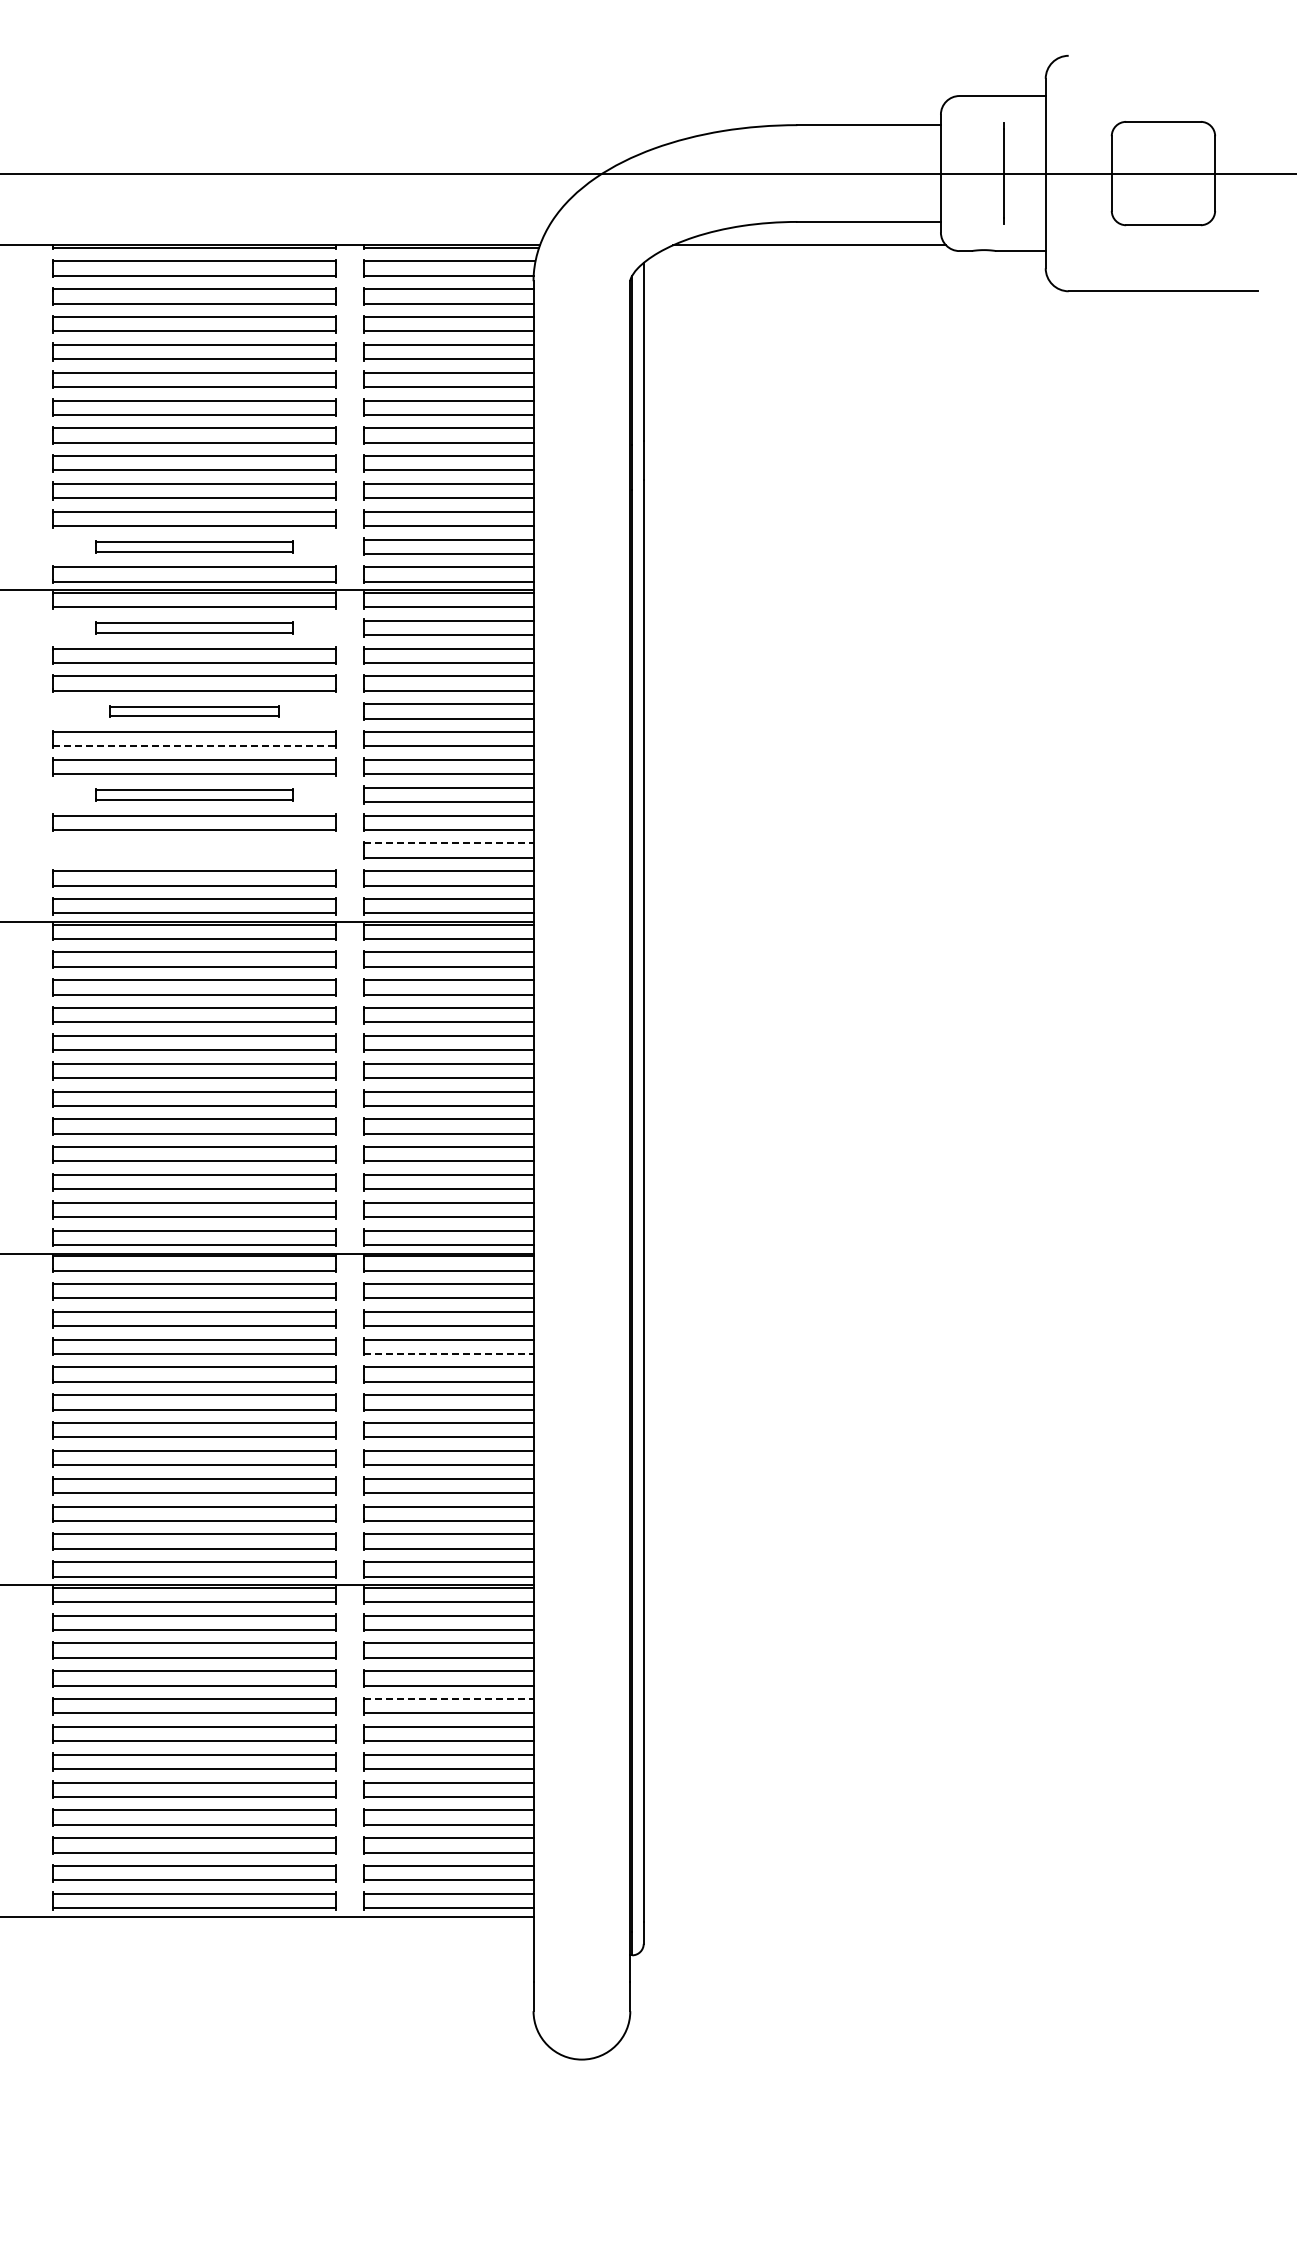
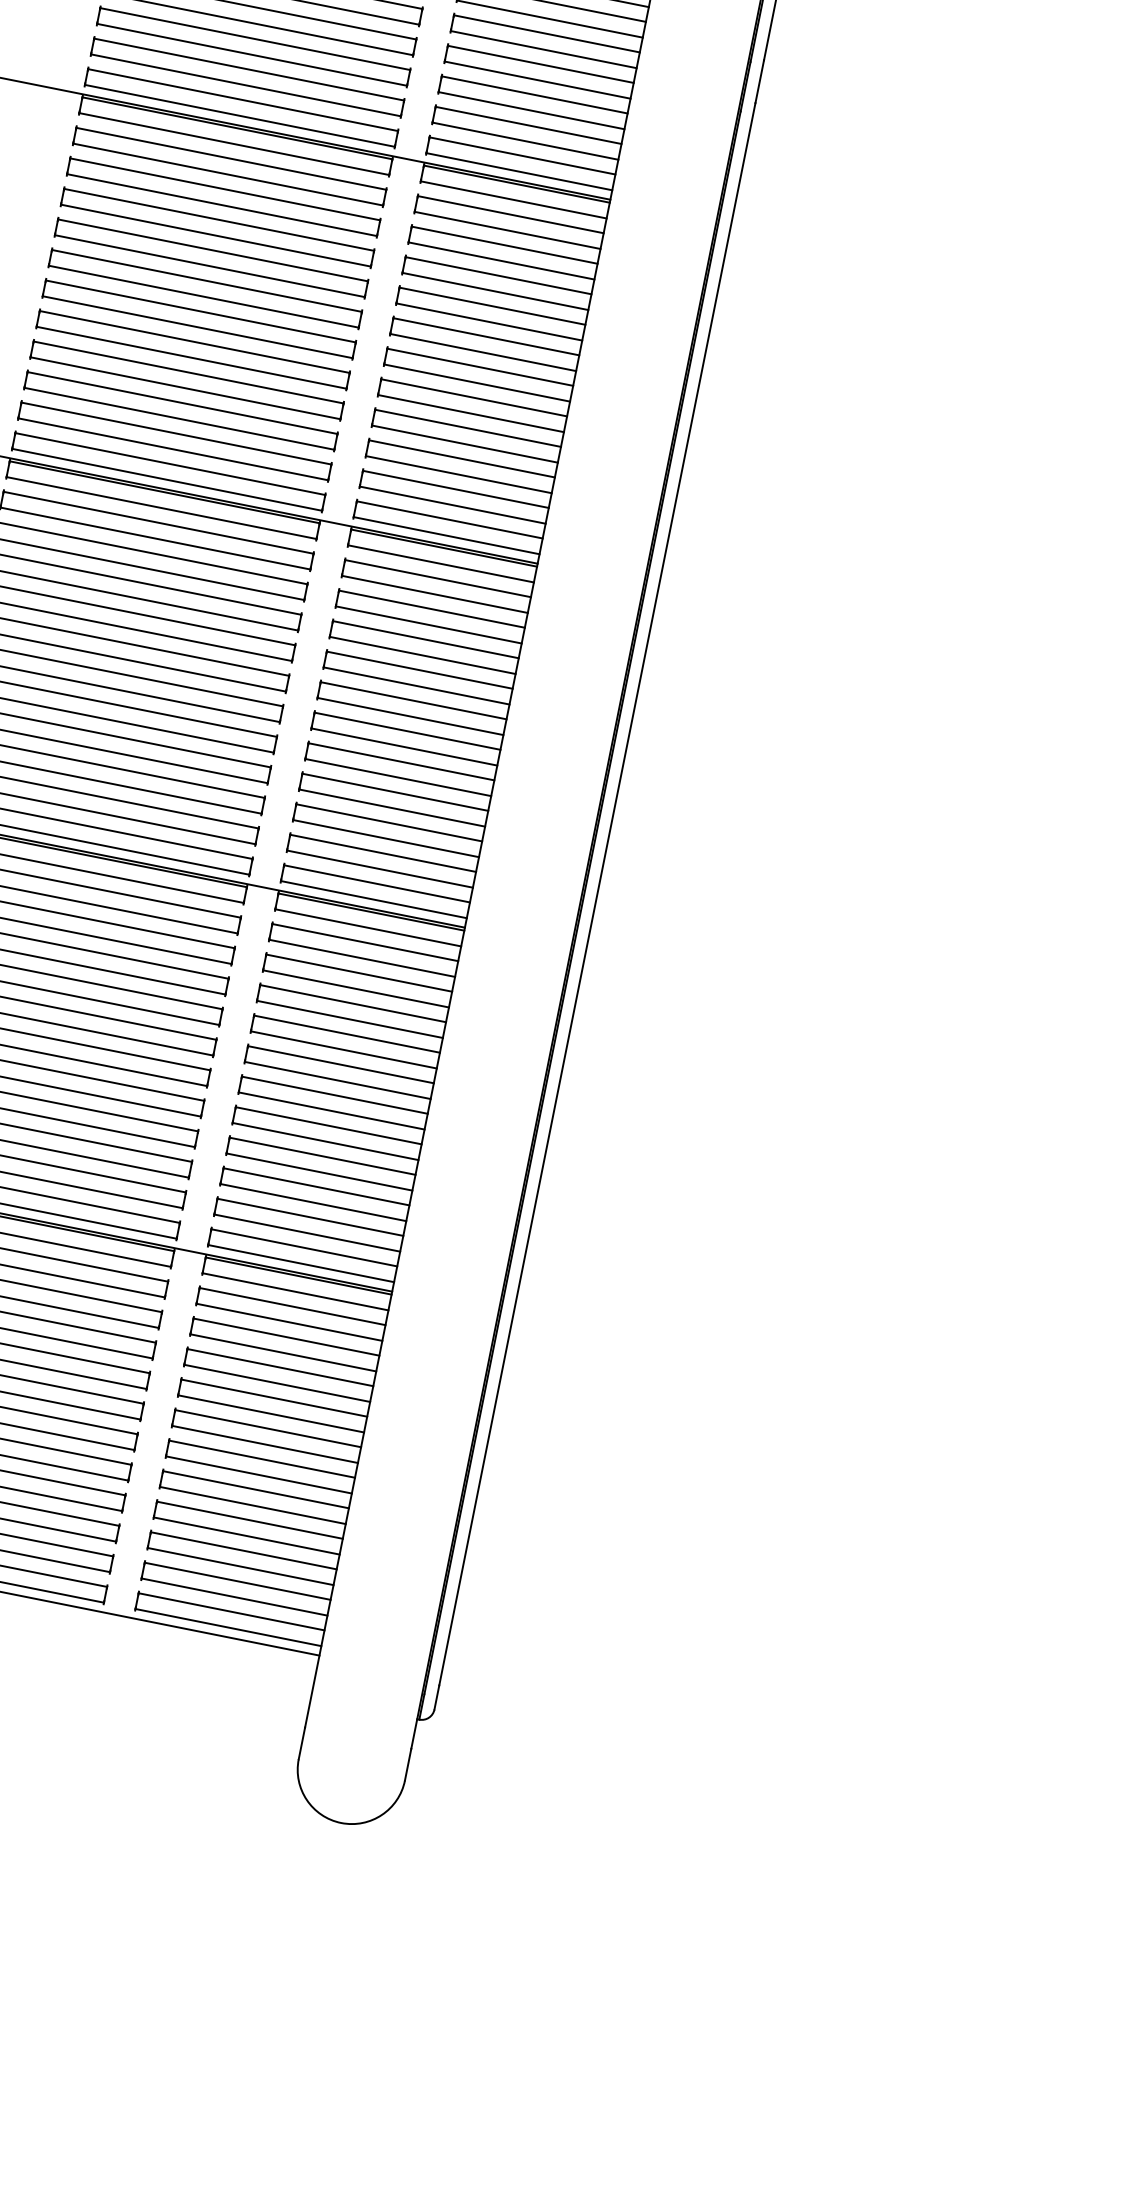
part: (194, 546) -> (247, 77), size x1.43
part: (194, 627) -> (230, 166), size x1.43
part: (194, 711) -> (211, 258), size x1.67
line: (194, 746) -> (204, 296), dashed -> solid
part: (194, 794) -> (193, 349), size x1.43
line: (448, 843) -> (461, 458), dashed -> solid
part: (194, 850) -> (181, 410), added
line: (448, 1354) -> (349, 1019), dashed -> solid
line: (448, 1699) -> (273, 1398), dashed -> solid

